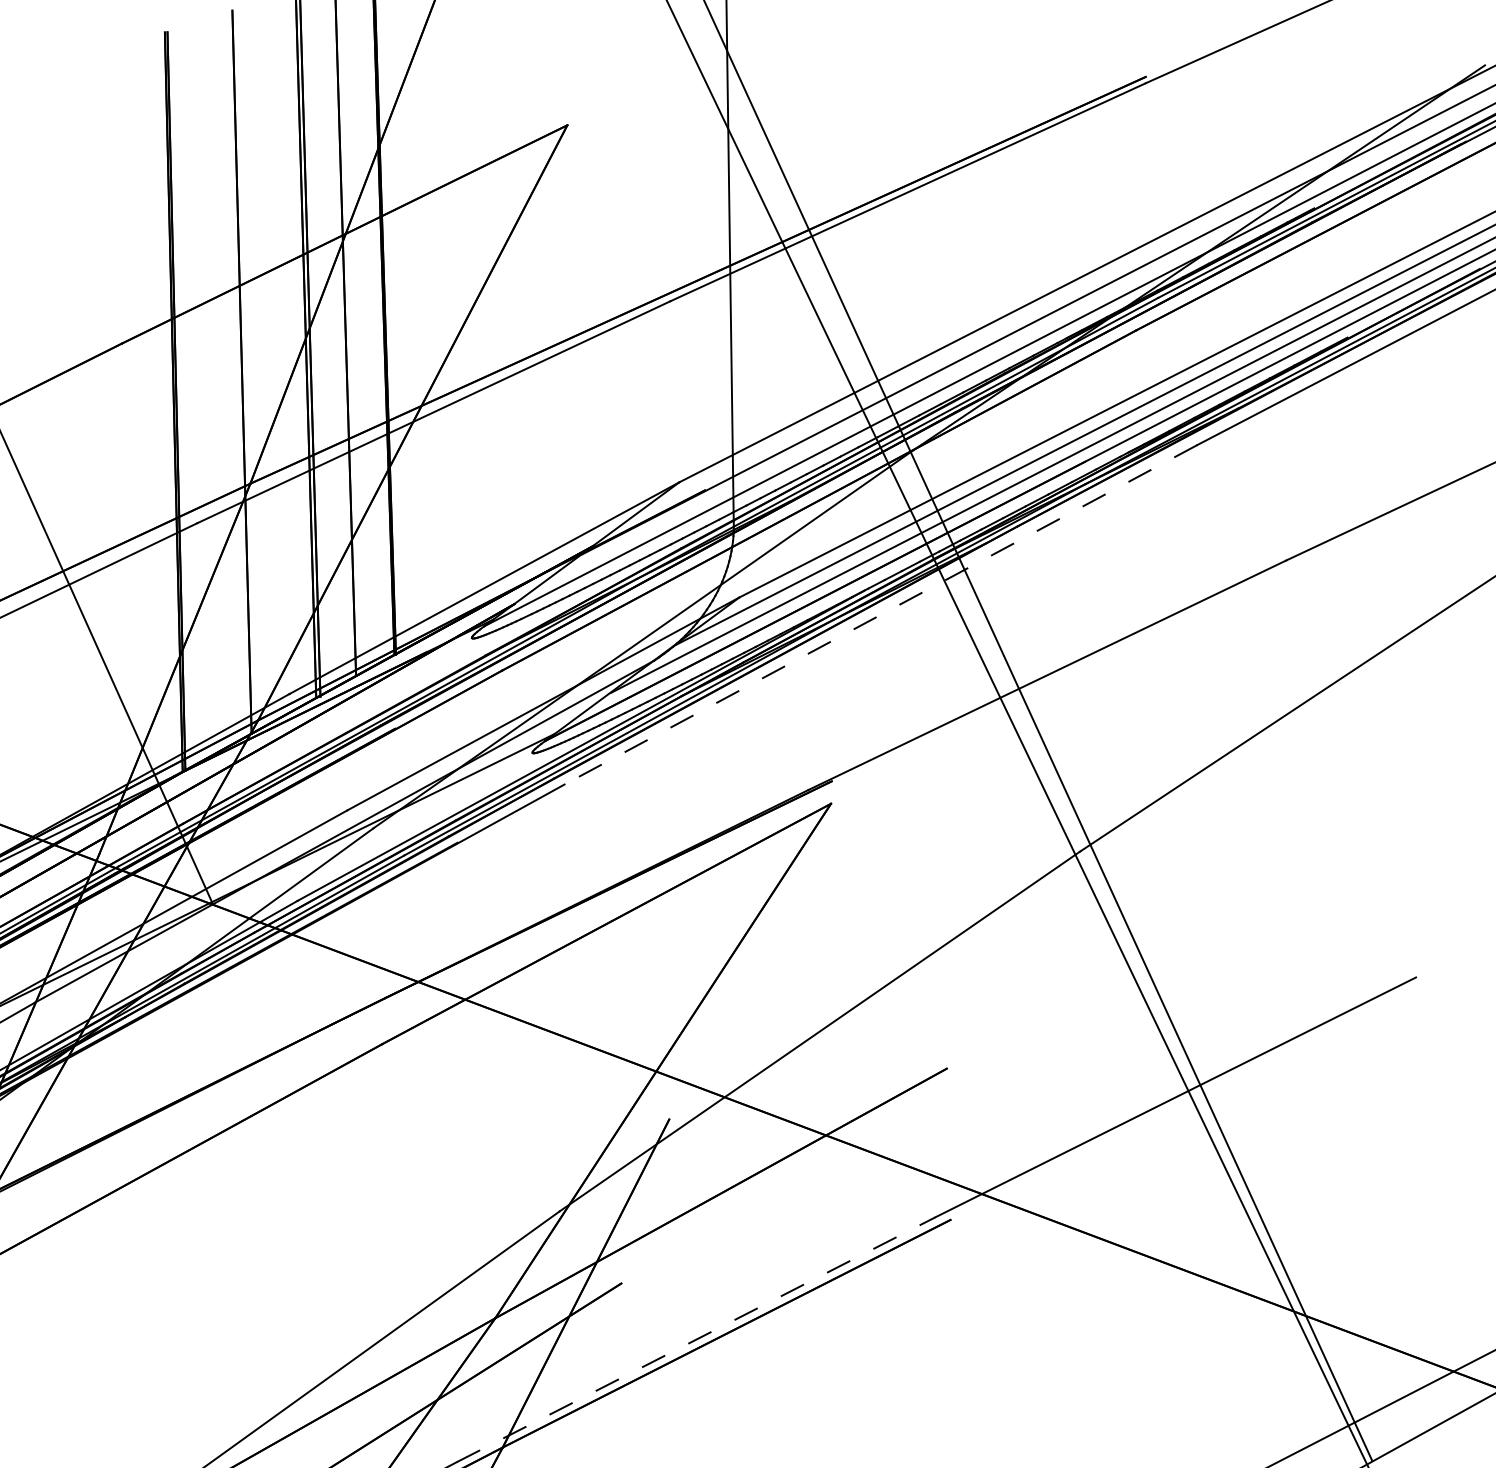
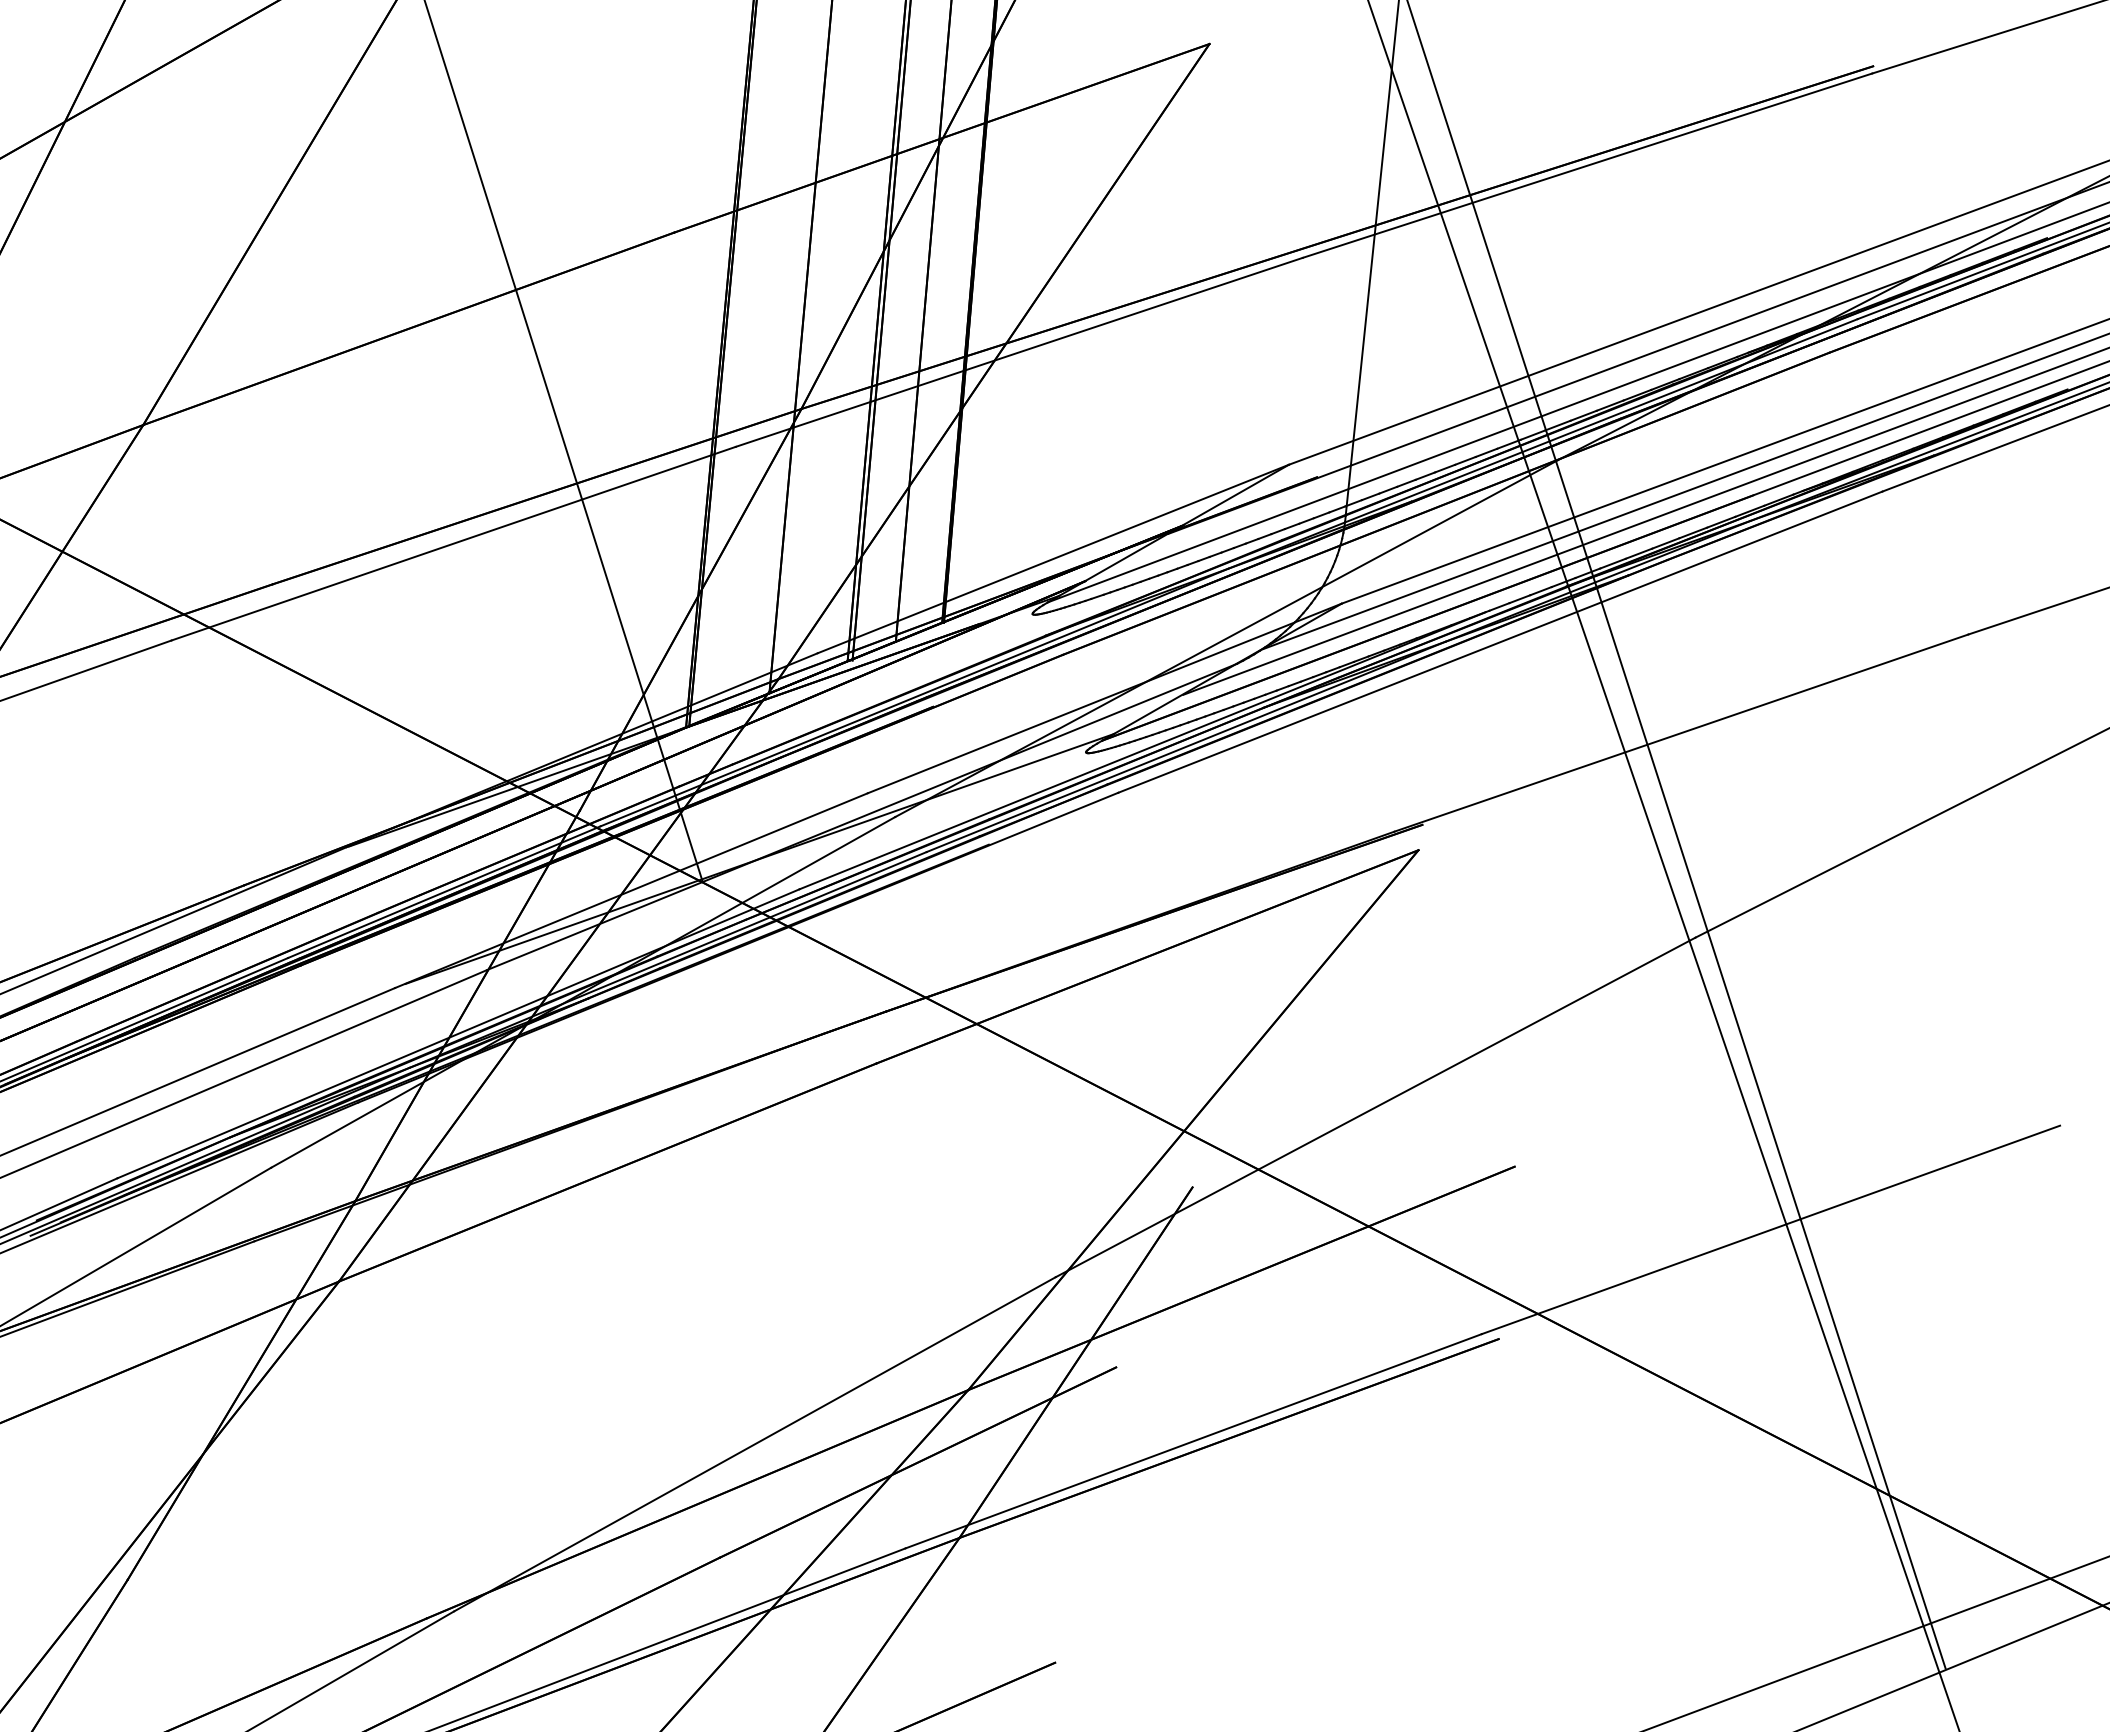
line: (881, 615) -> (1500, 642), dashed -> solid
line: (696, 1339) -> (1194, 1441), dashed -> solid

